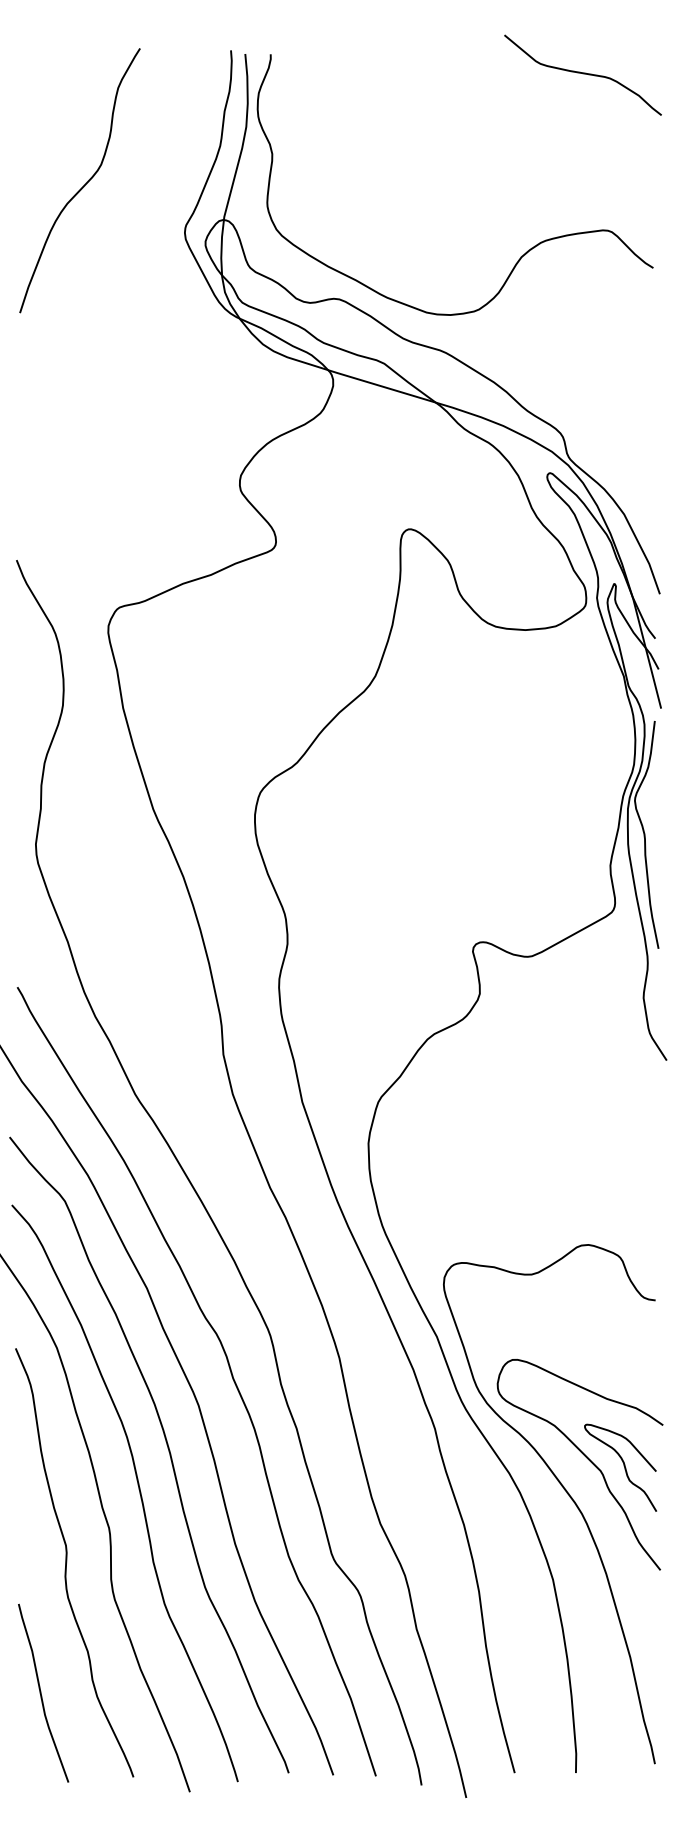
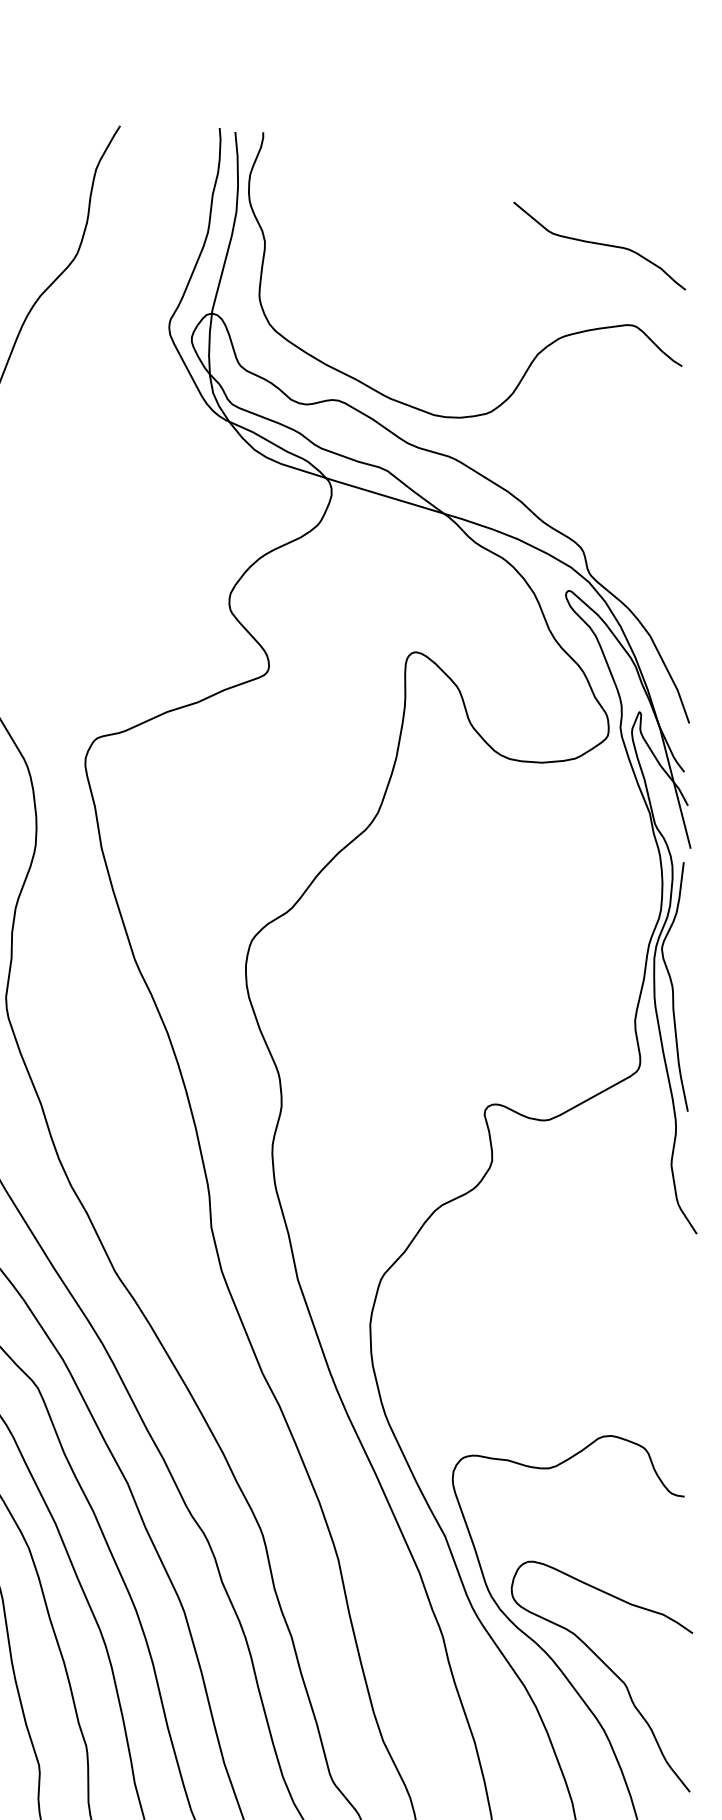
curve: (582, 74) -> (599, 245), moved
curve: (623, 1466) -> (649, 1678), removed

